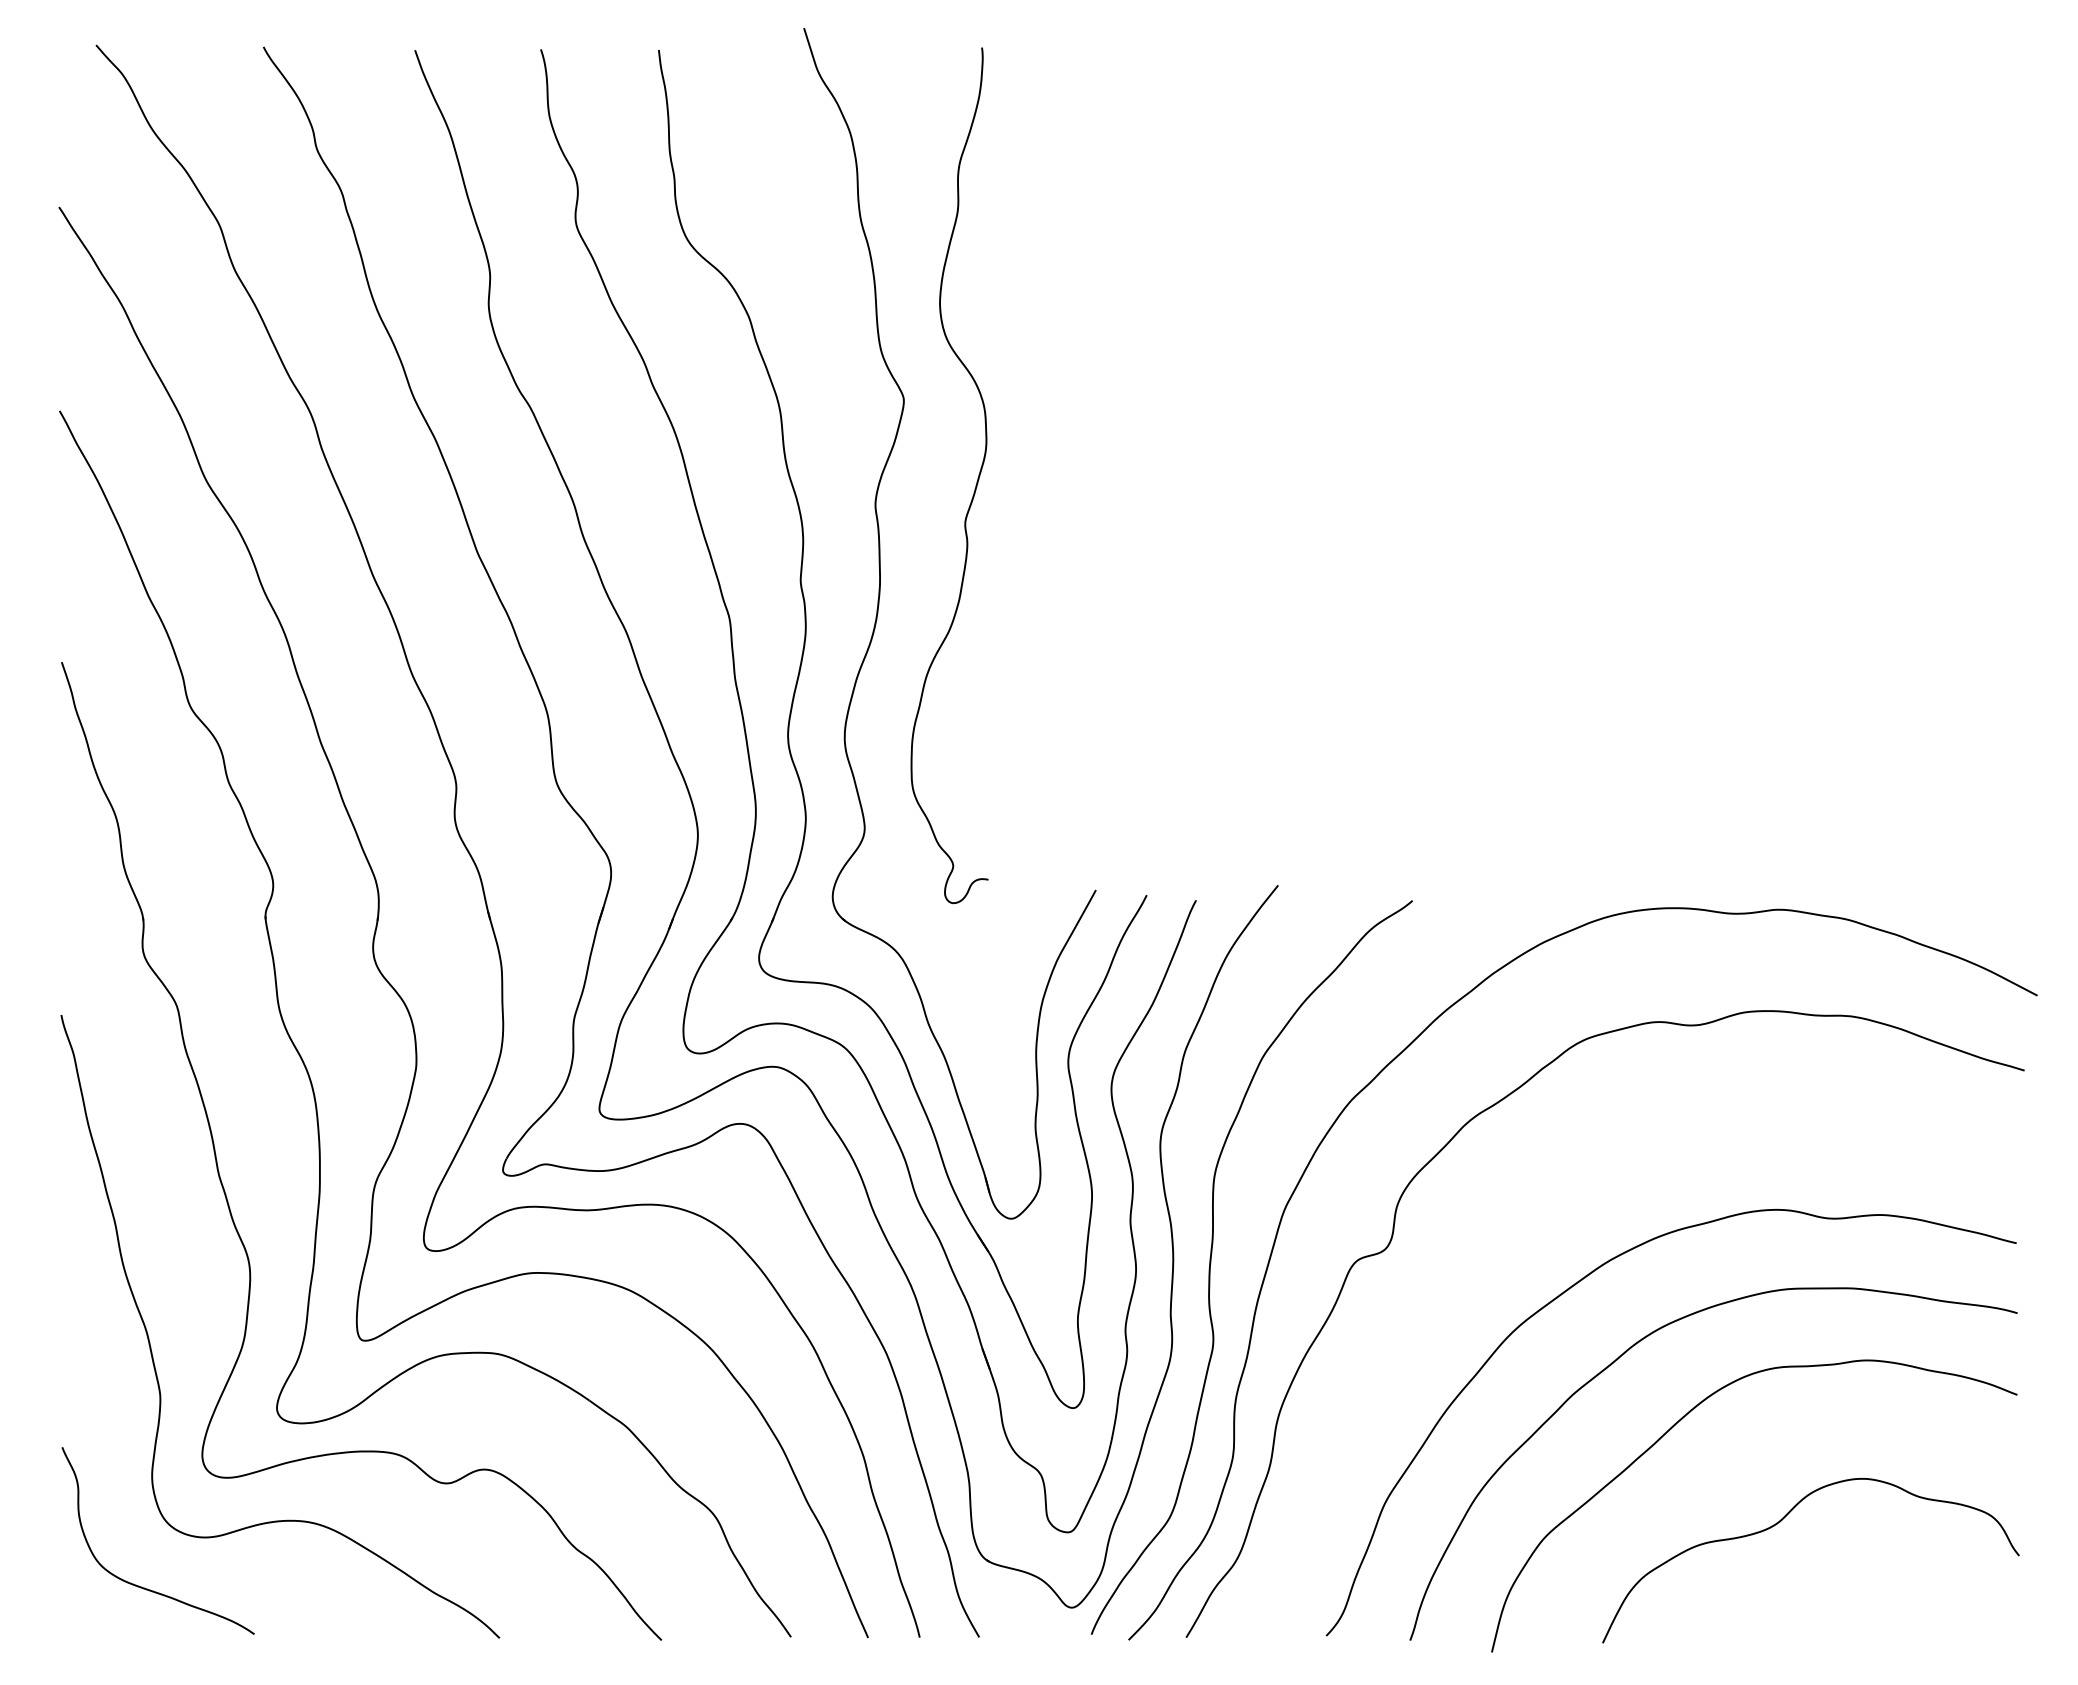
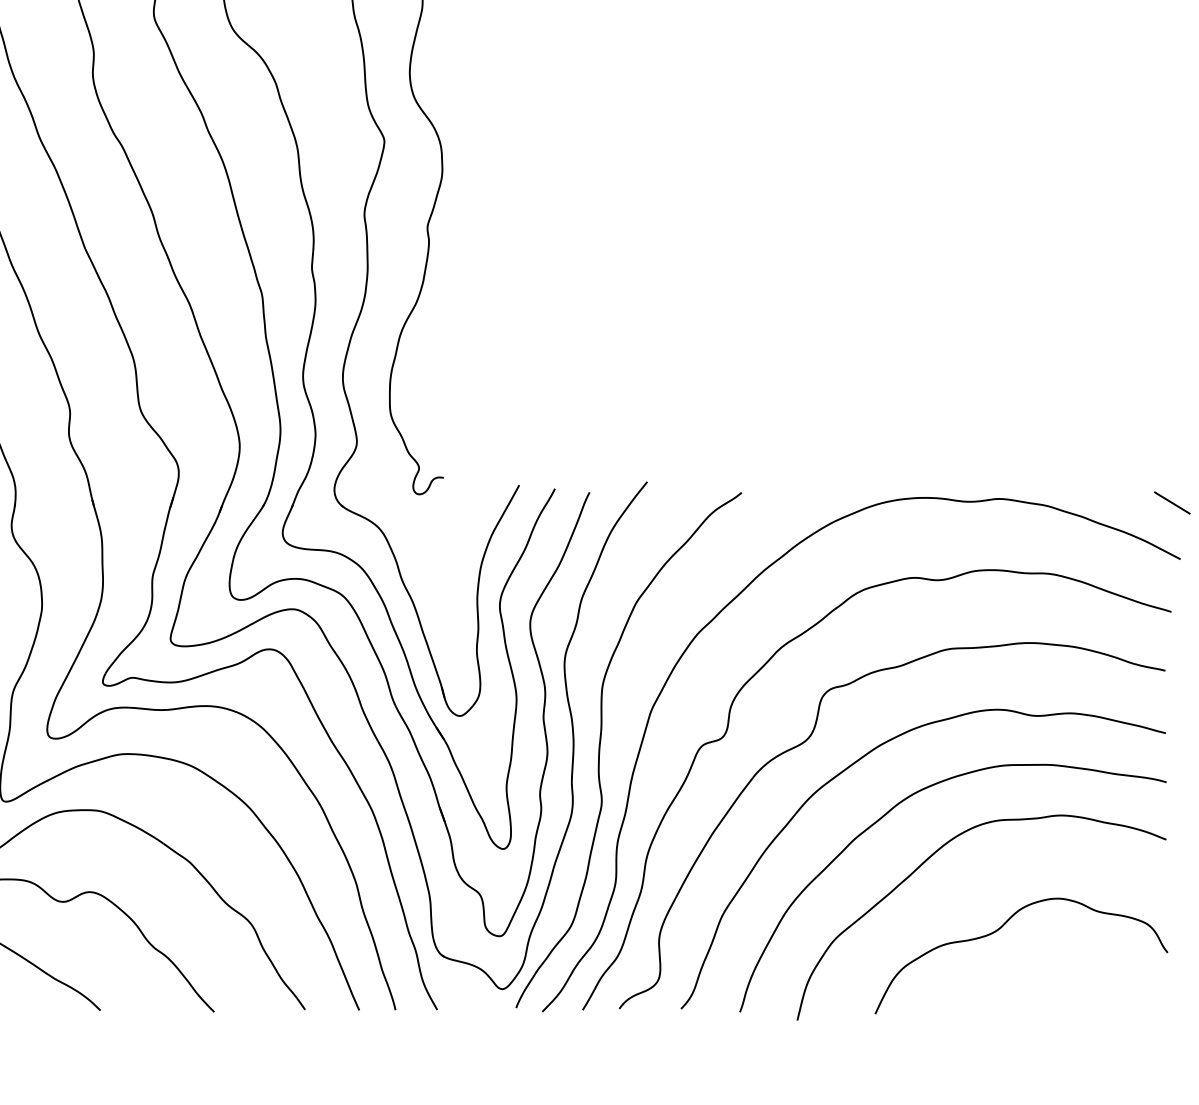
line: (2025, 915) -> (1172, 503), added
curve: (1505, 1253) -> (806, 740), added

